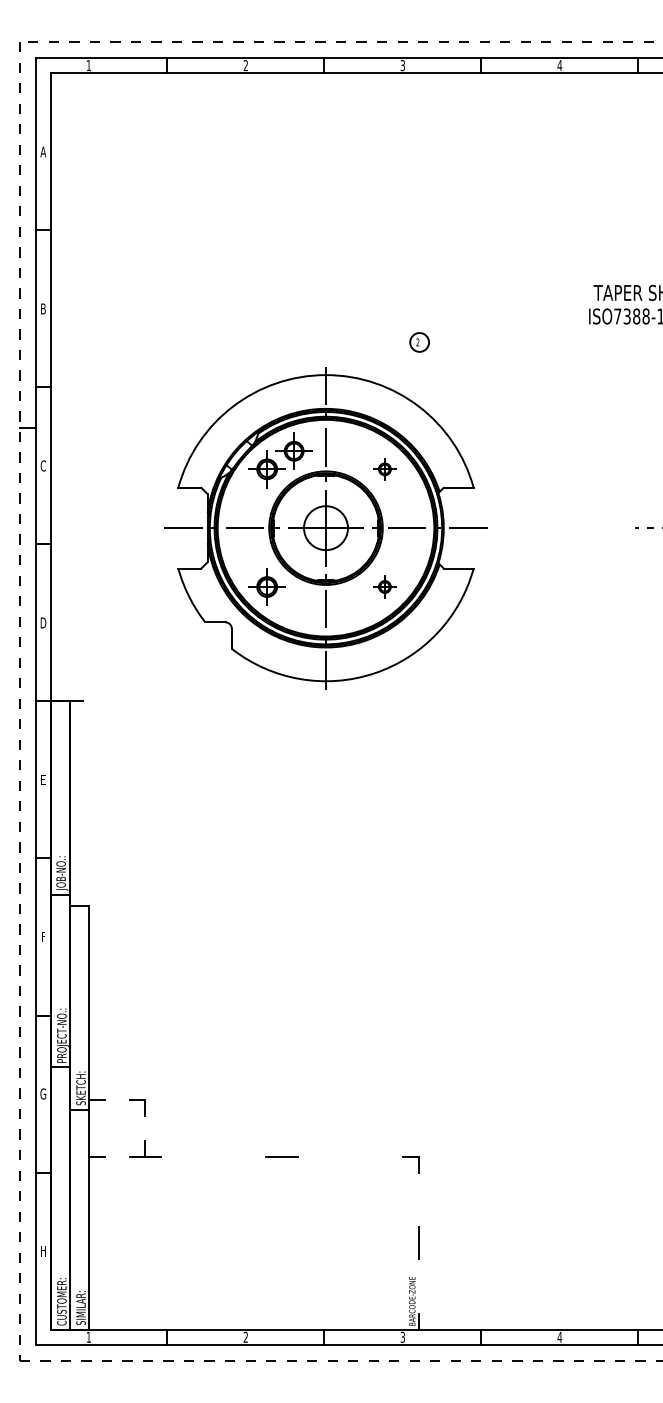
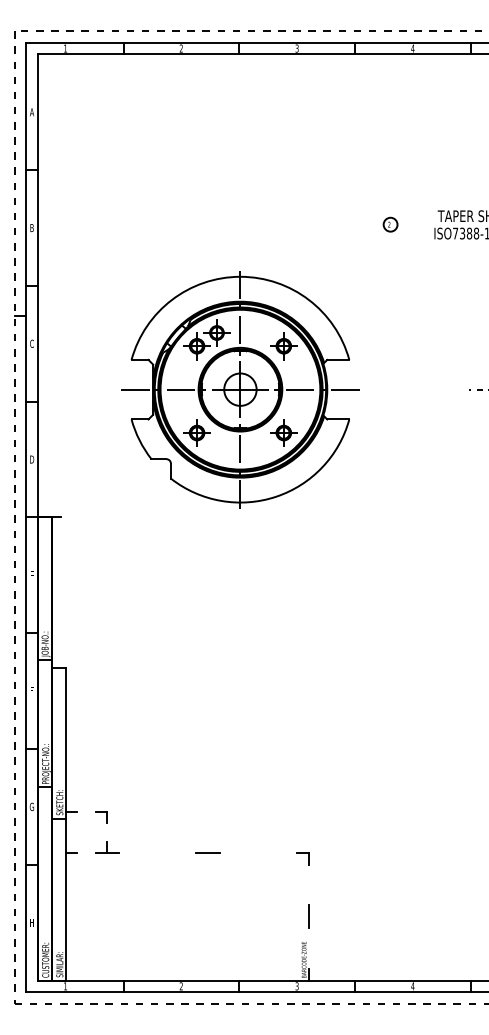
part: (419, 342) -> (390, 224), moved
part: (384, 469) -> (283, 346), size x1.67
part: (384, 586) -> (283, 432), size x1.67

